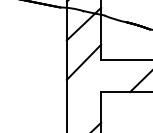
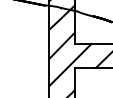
line: (95, 87) -> (70, 64), added

